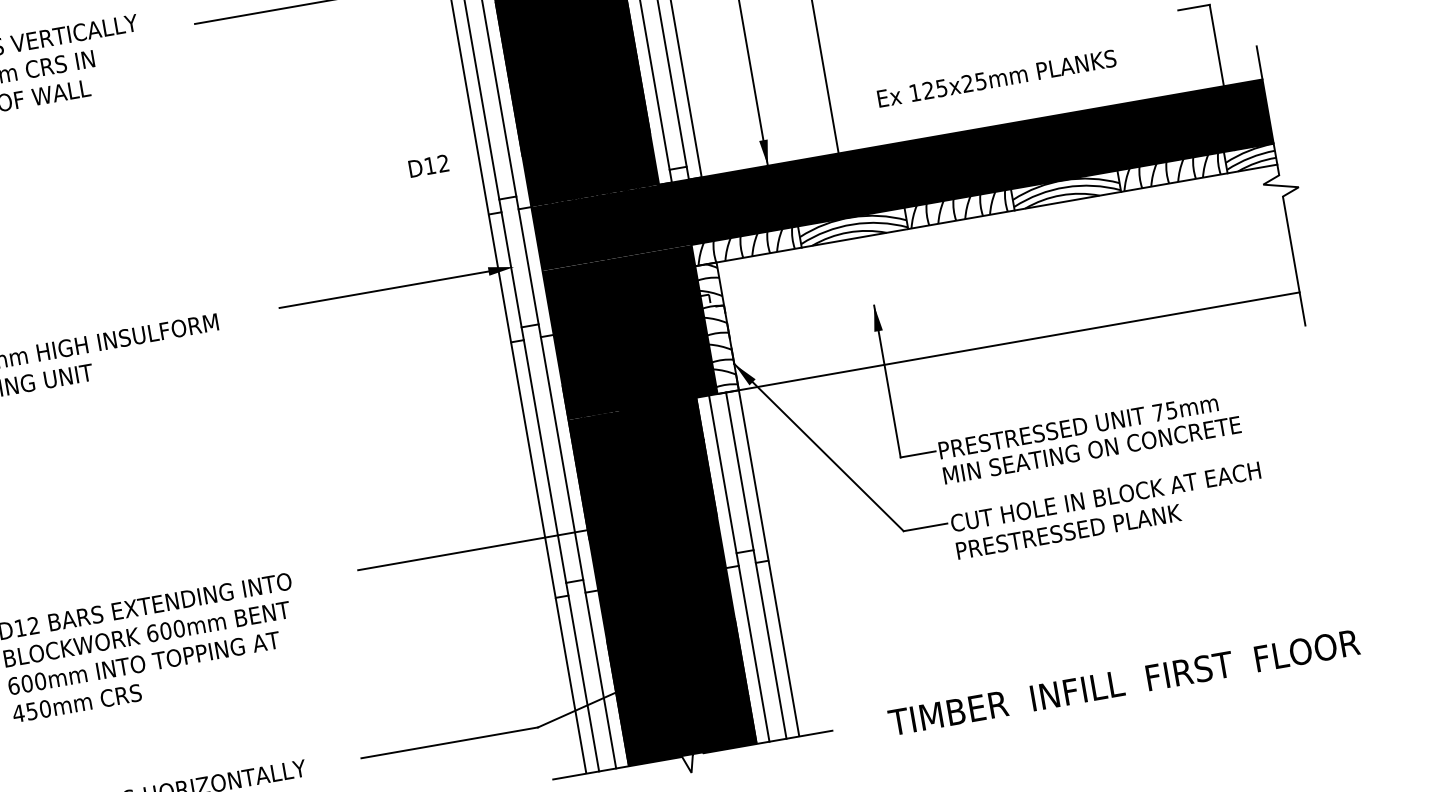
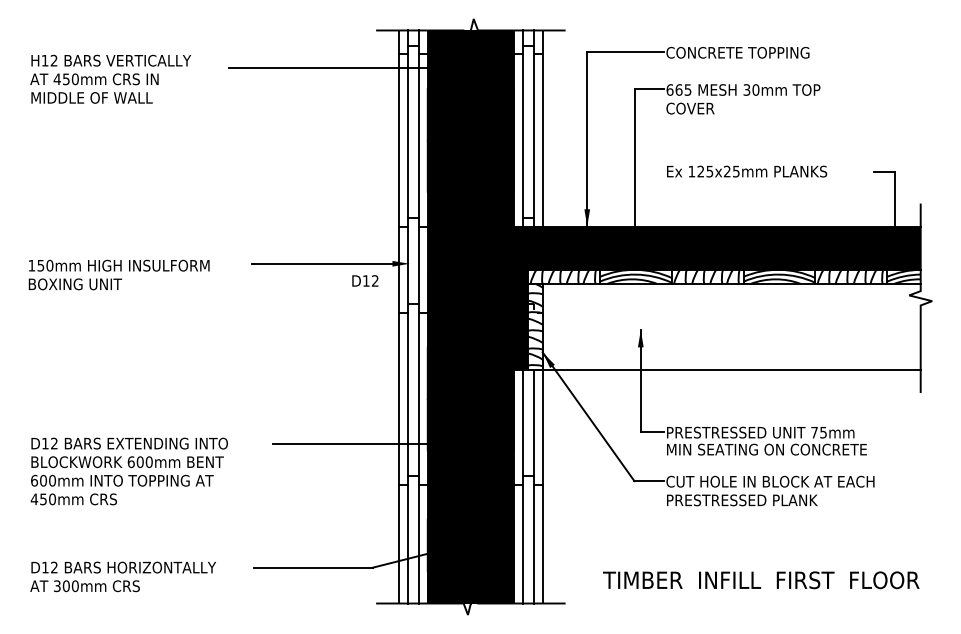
text: (997, 78) -> (747, 171), moved
text: (428, 165) -> (365, 280), moved
text: (1124, 682) -> (761, 580), moved

